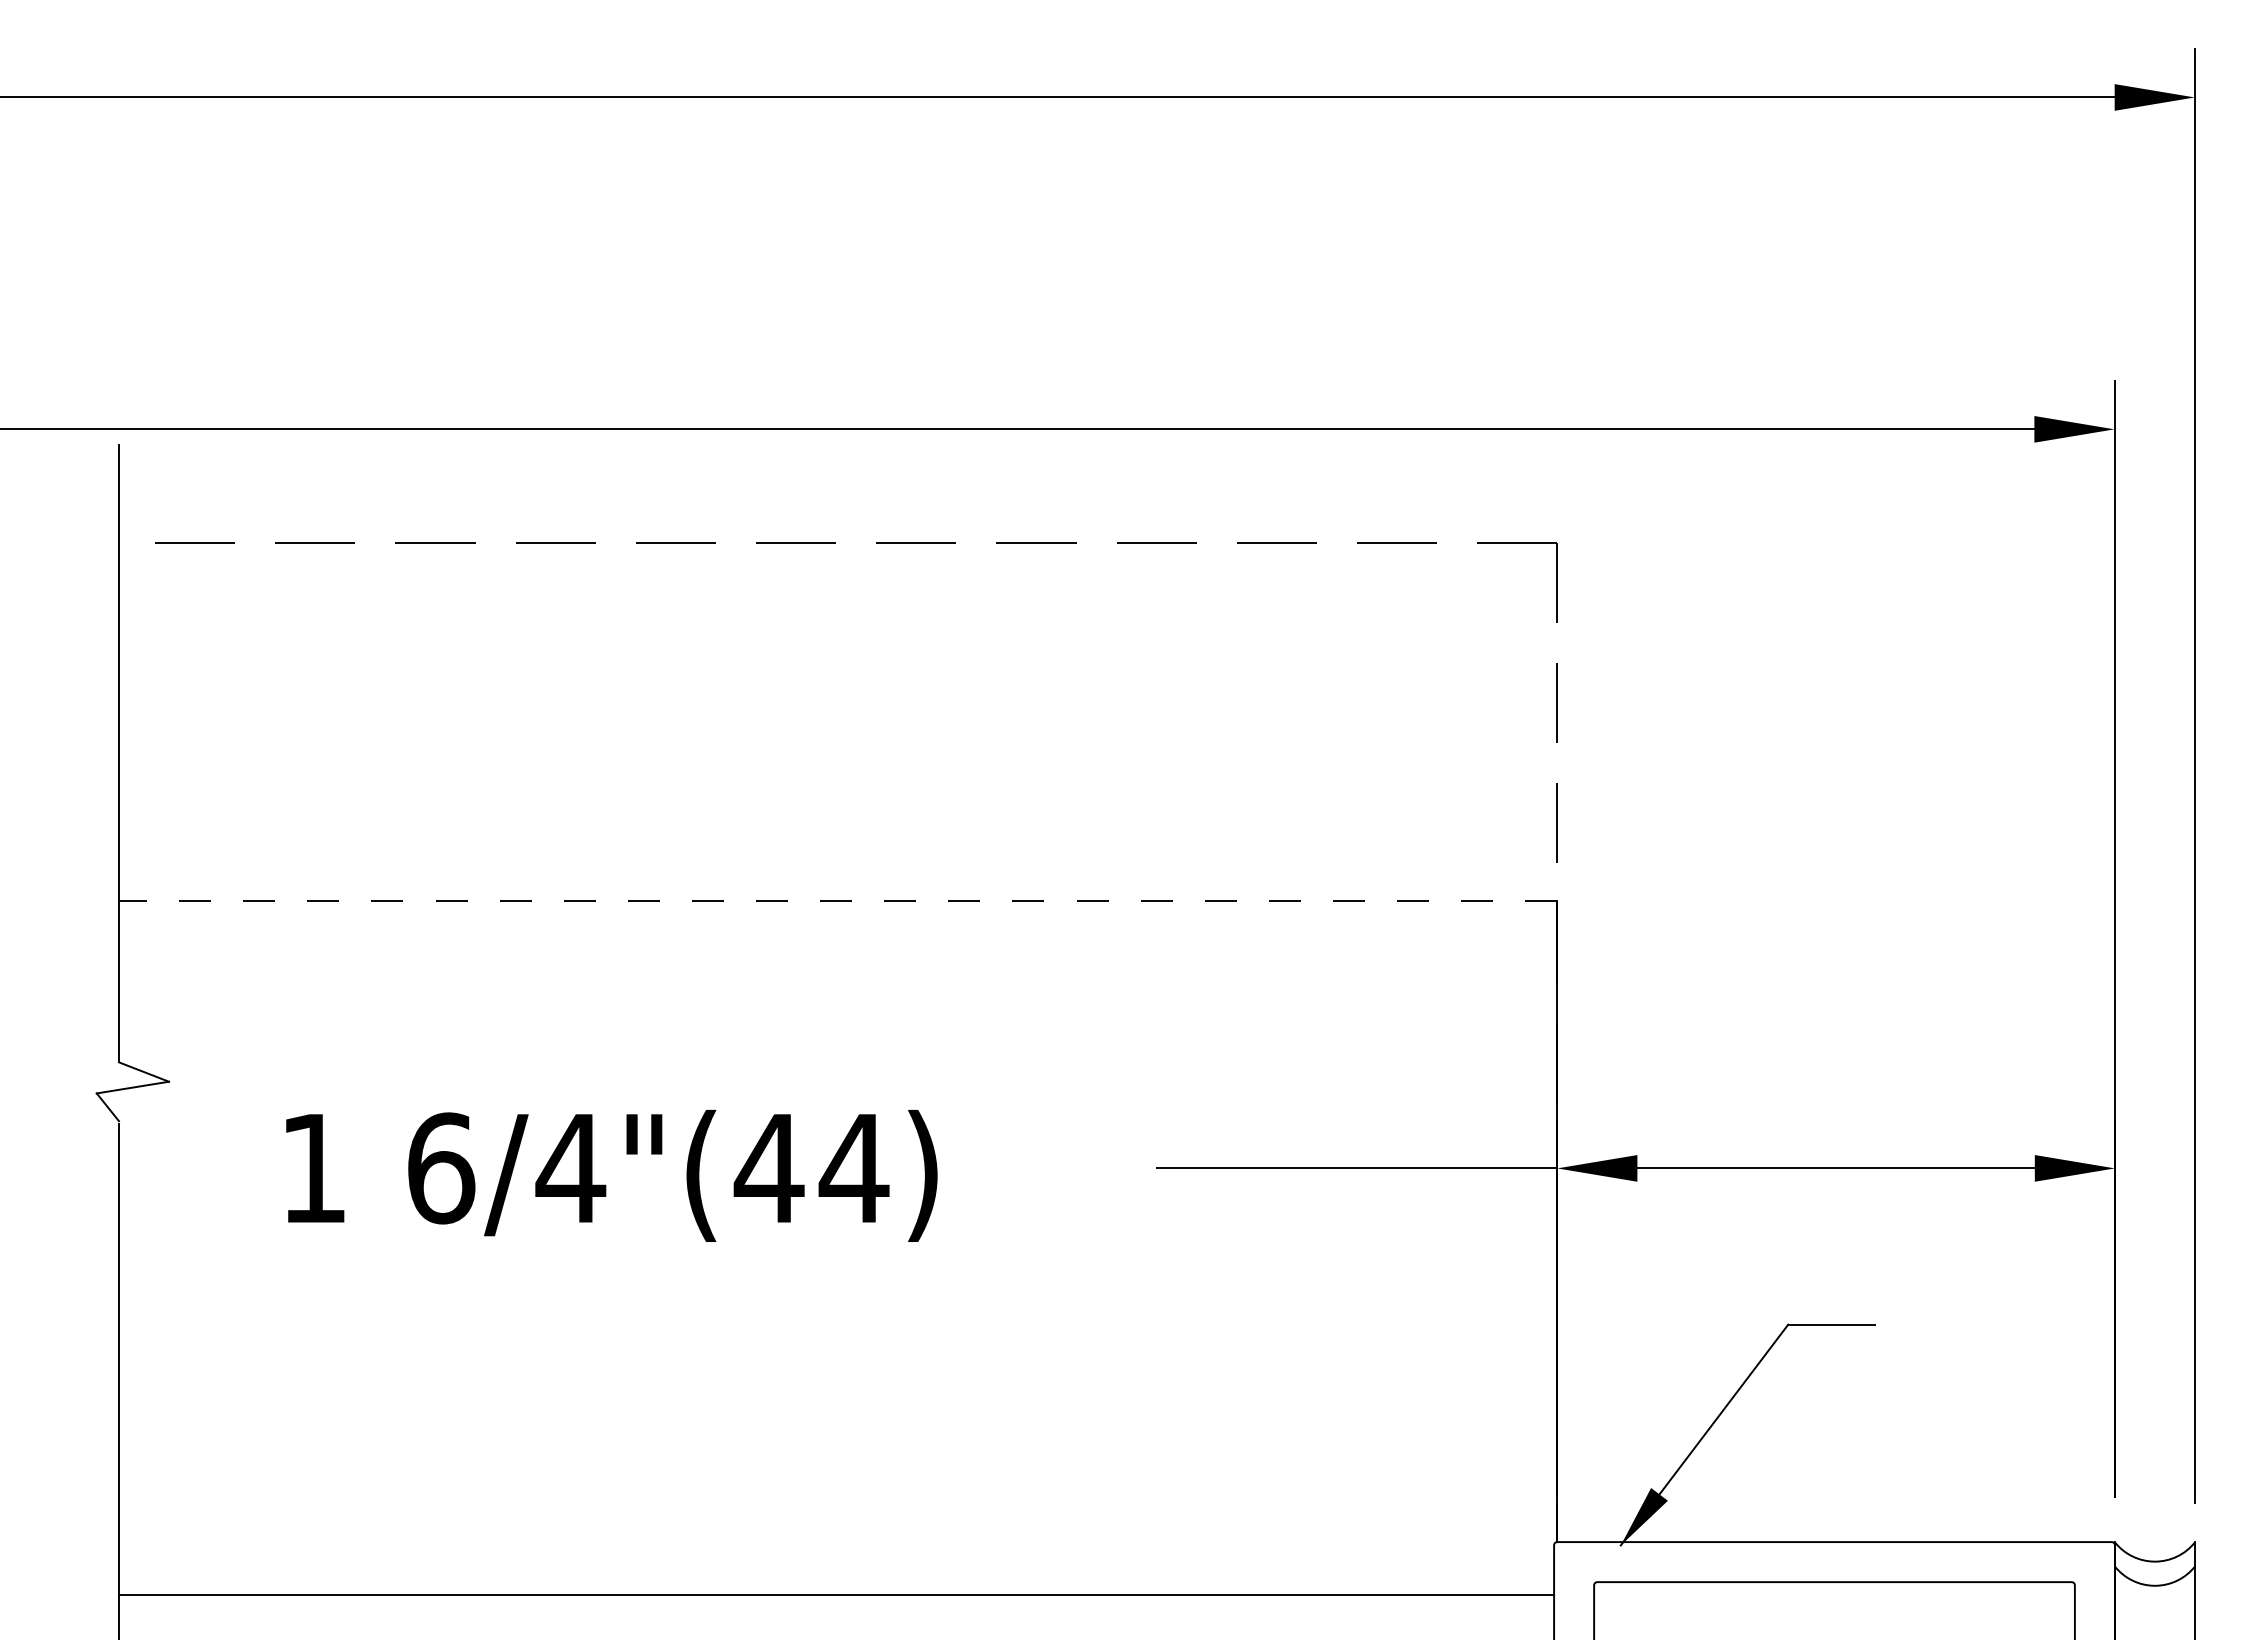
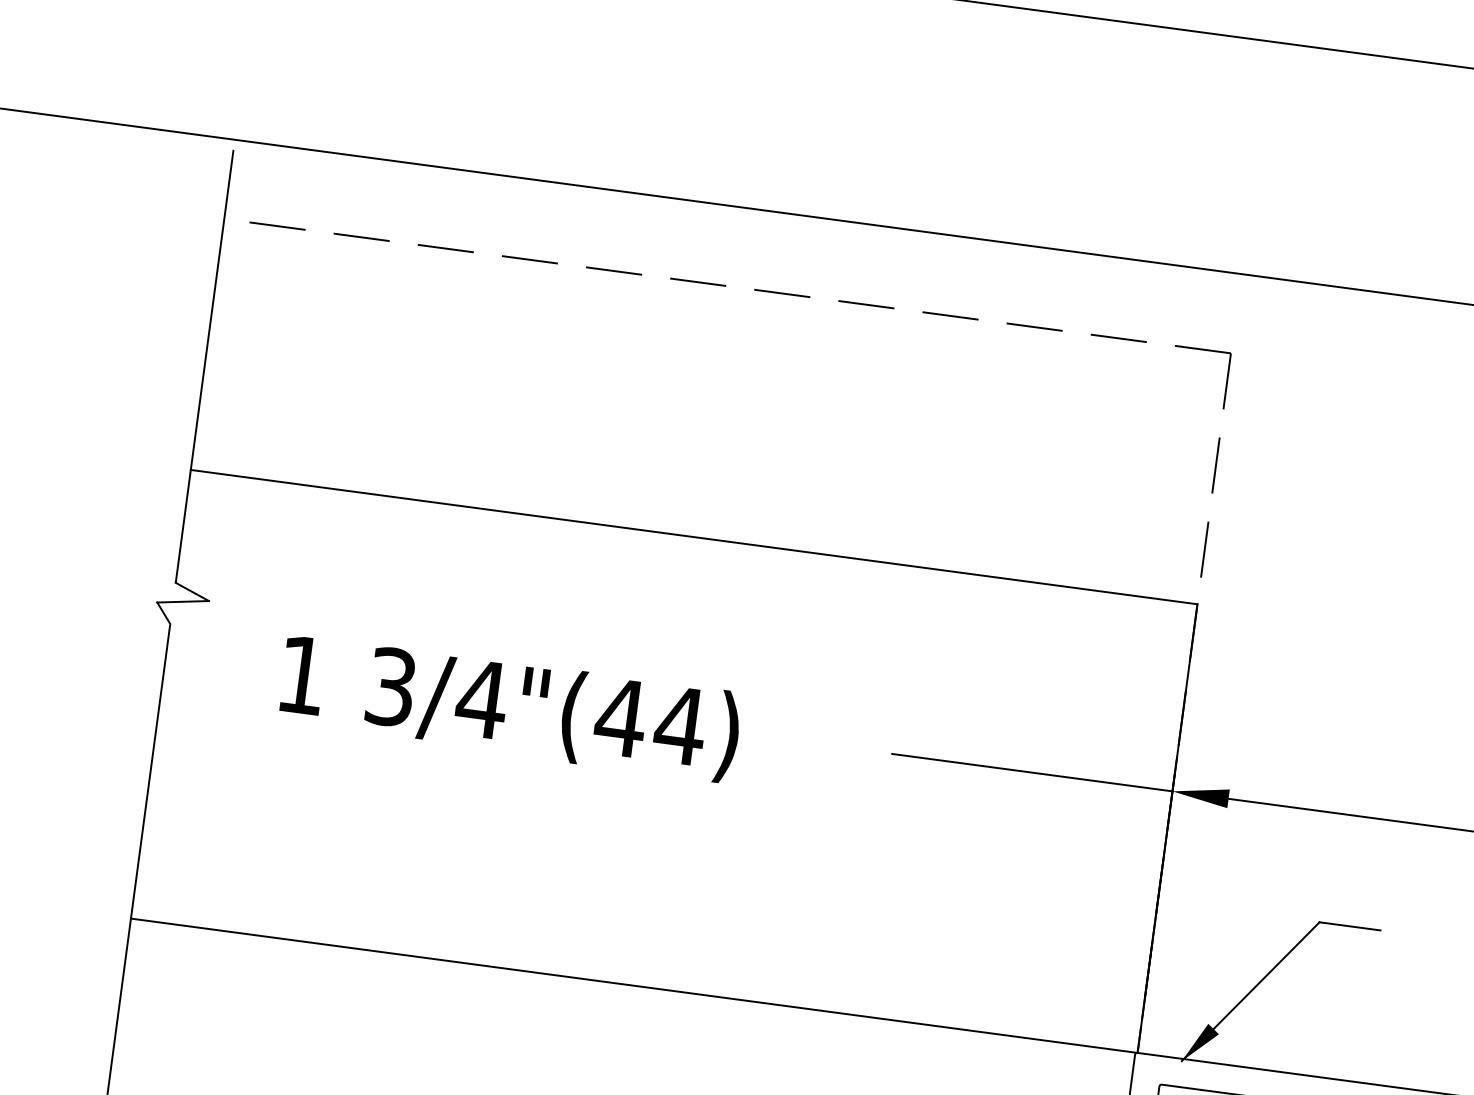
line: (837, 901) -> (693, 537), dashed -> solid
text: (441, 1168) -> (391, 687), 6/4"(44) -> 3/4"(44)
line: (836, 1595) -> (633, 985), moved

